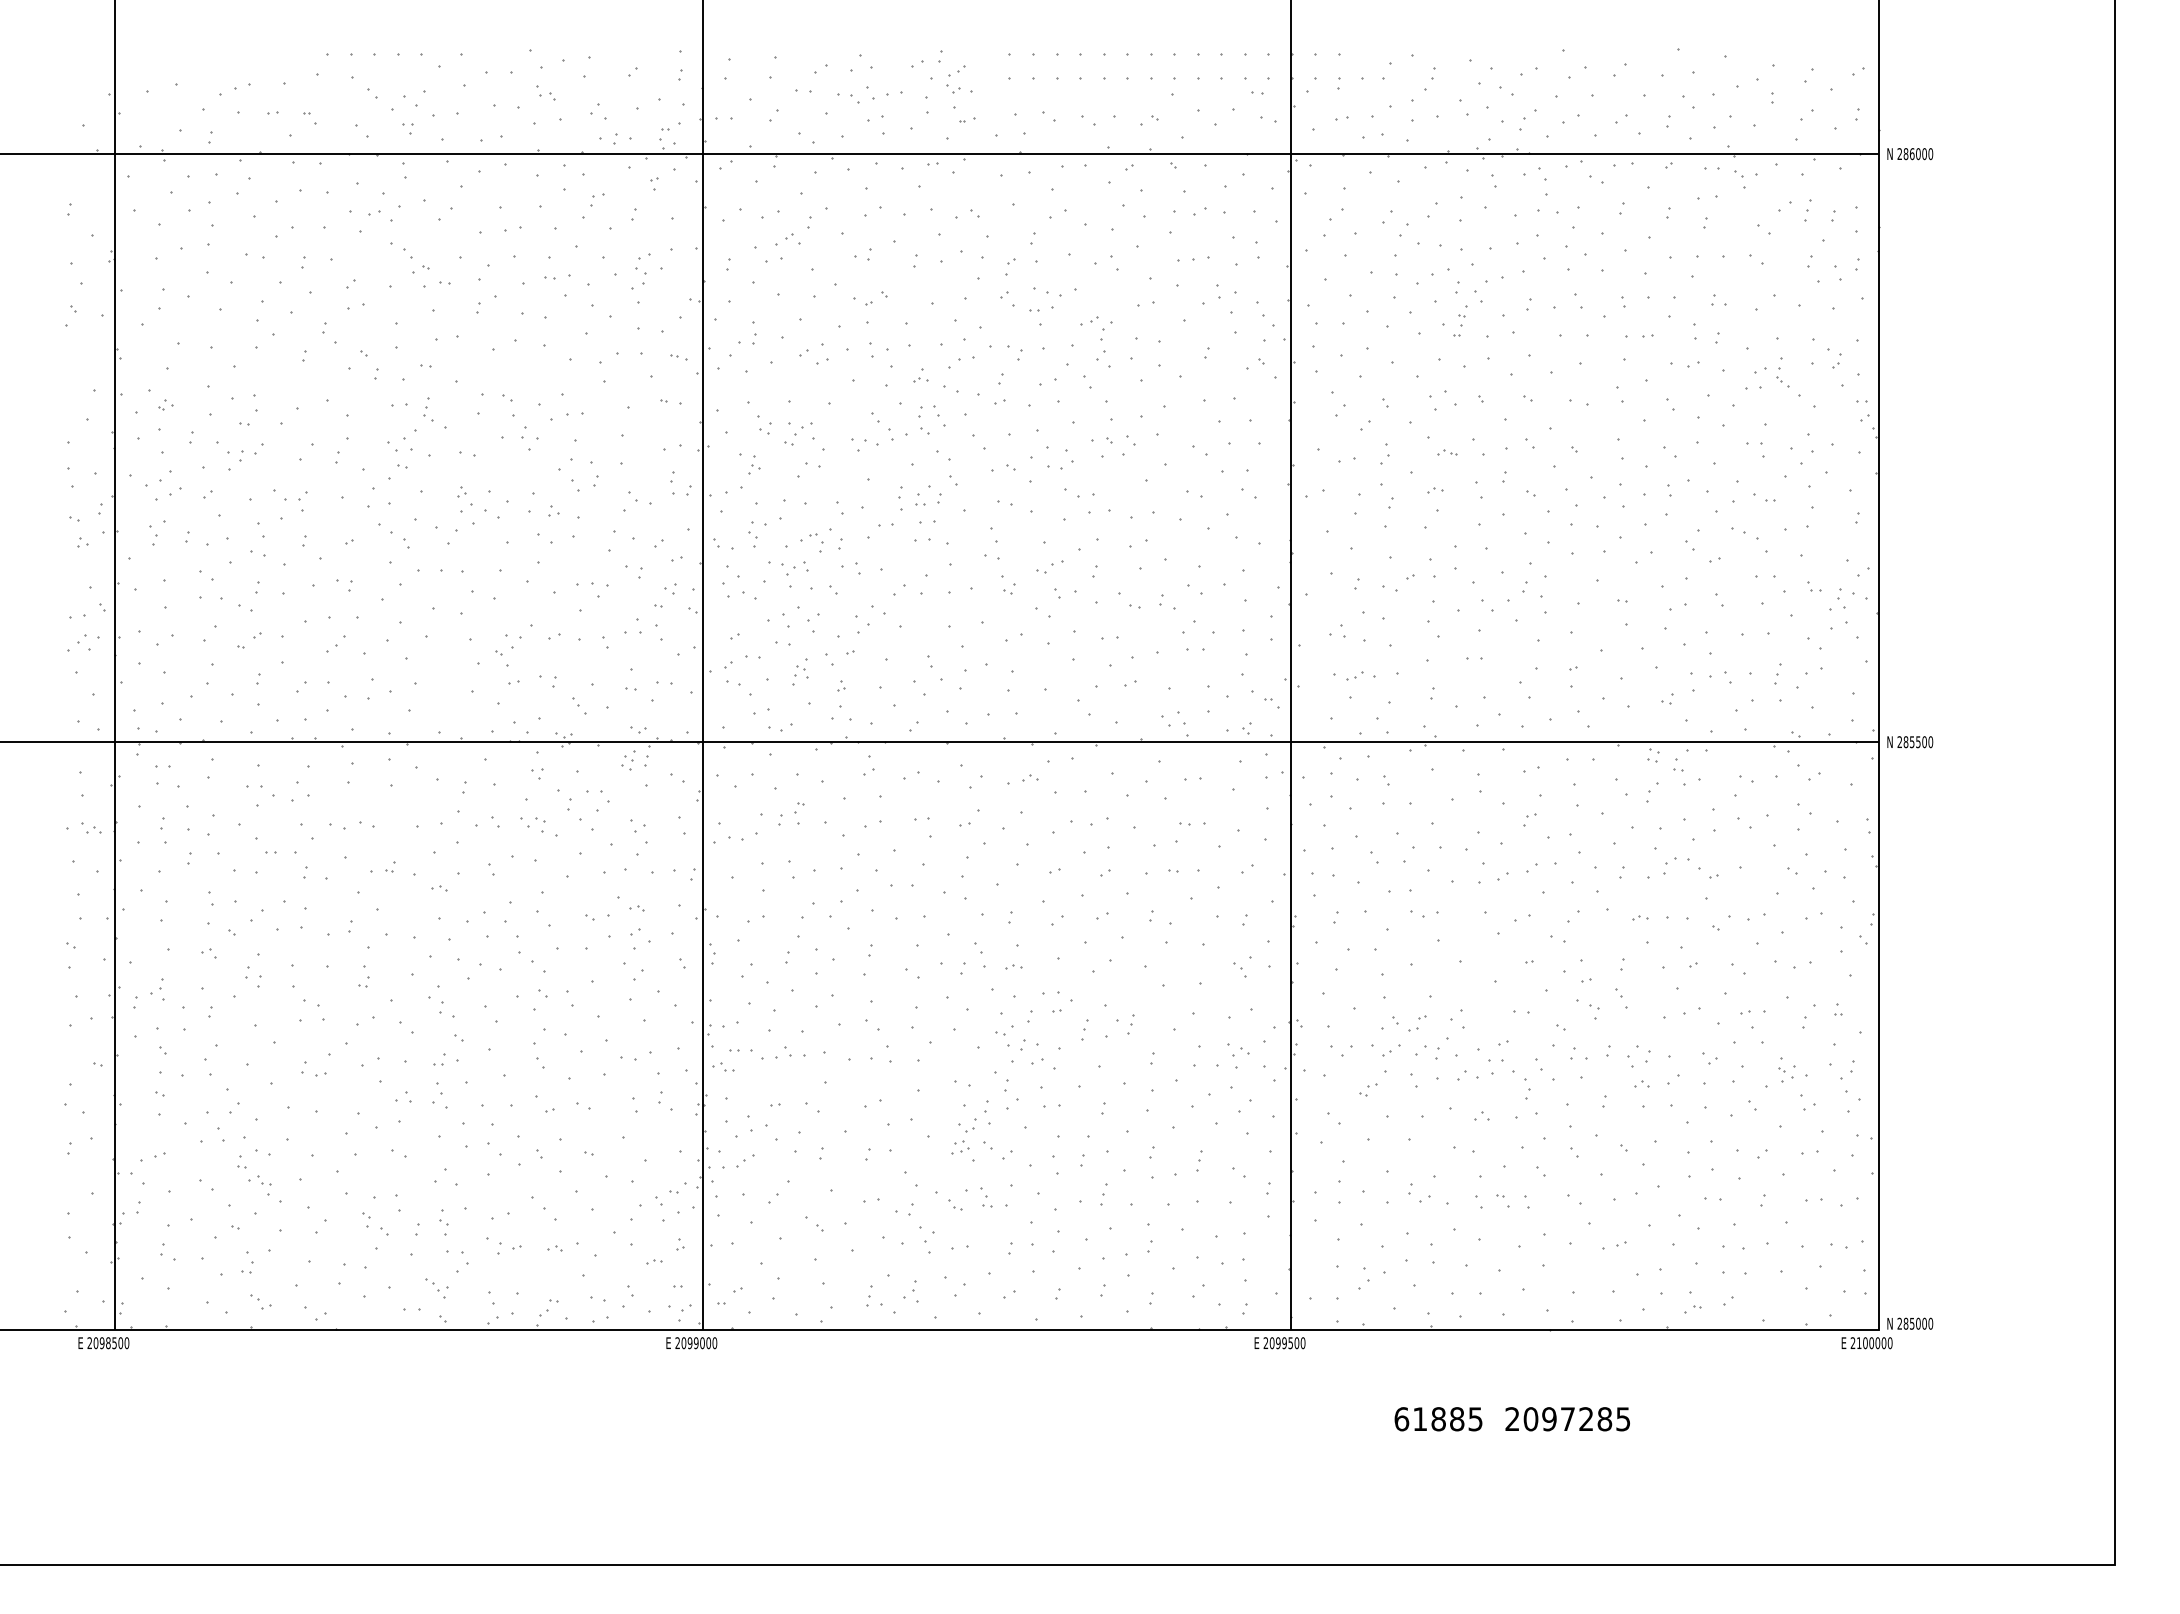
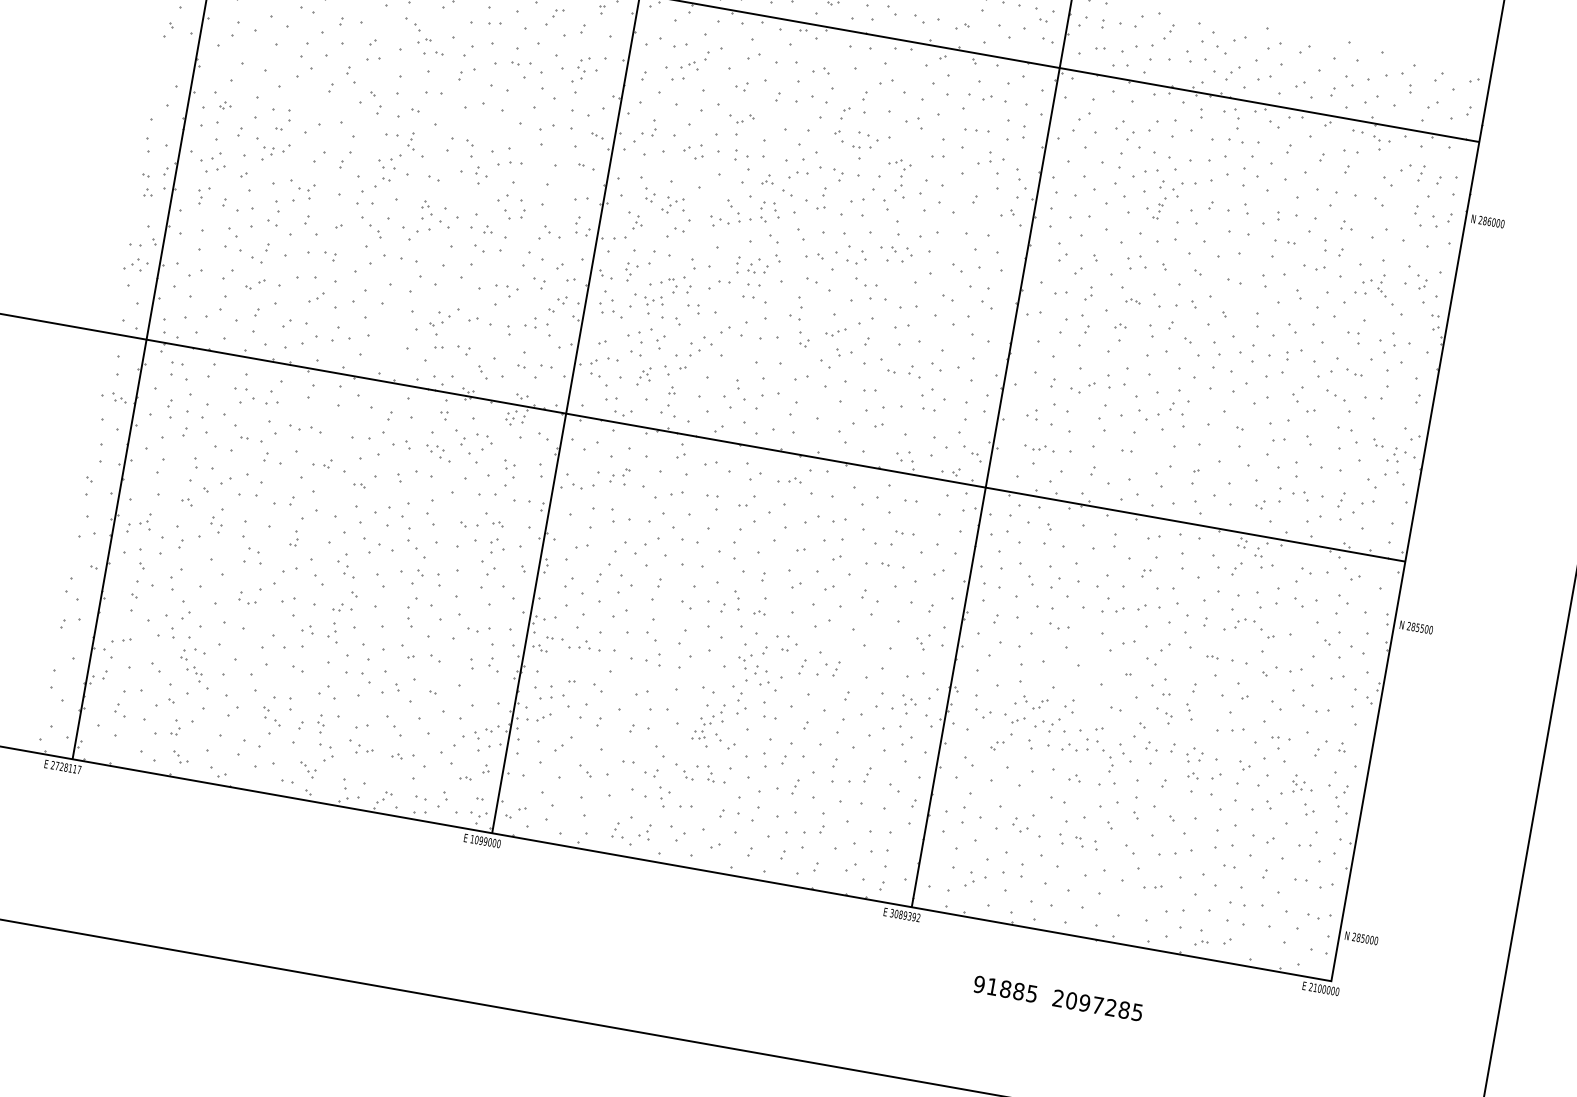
text: (1910, 154) -> (1488, 221), moved
text: (1910, 742) -> (1416, 627), moved
text: (1910, 1323) -> (1361, 938), moved
text: (677, 1342) -> (472, 838), 2099000 -> 1099000
text: (111, 1343) -> (68, 768), 2098500 -> 2728117
text: (1284, 1343) -> (905, 915), 2099500 -> 3089392
text: (1401, 1419) -> (979, 984), 61885 -> 91885

